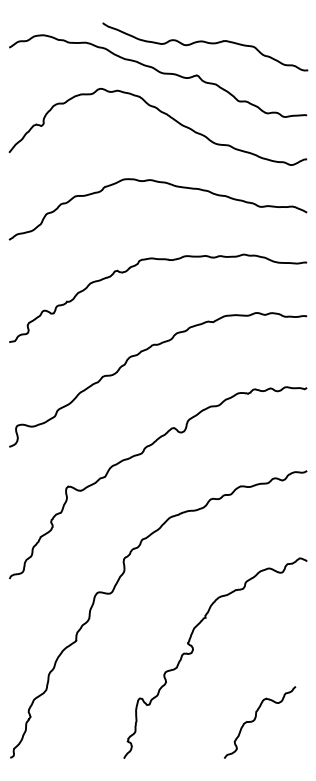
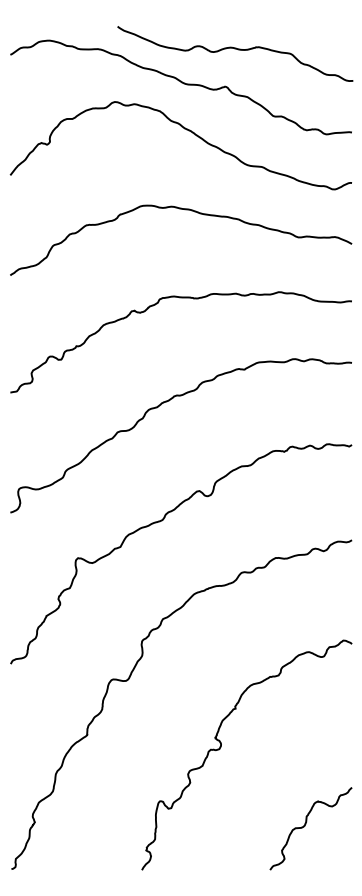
curve: (255, 720) -> (305, 826), moved

